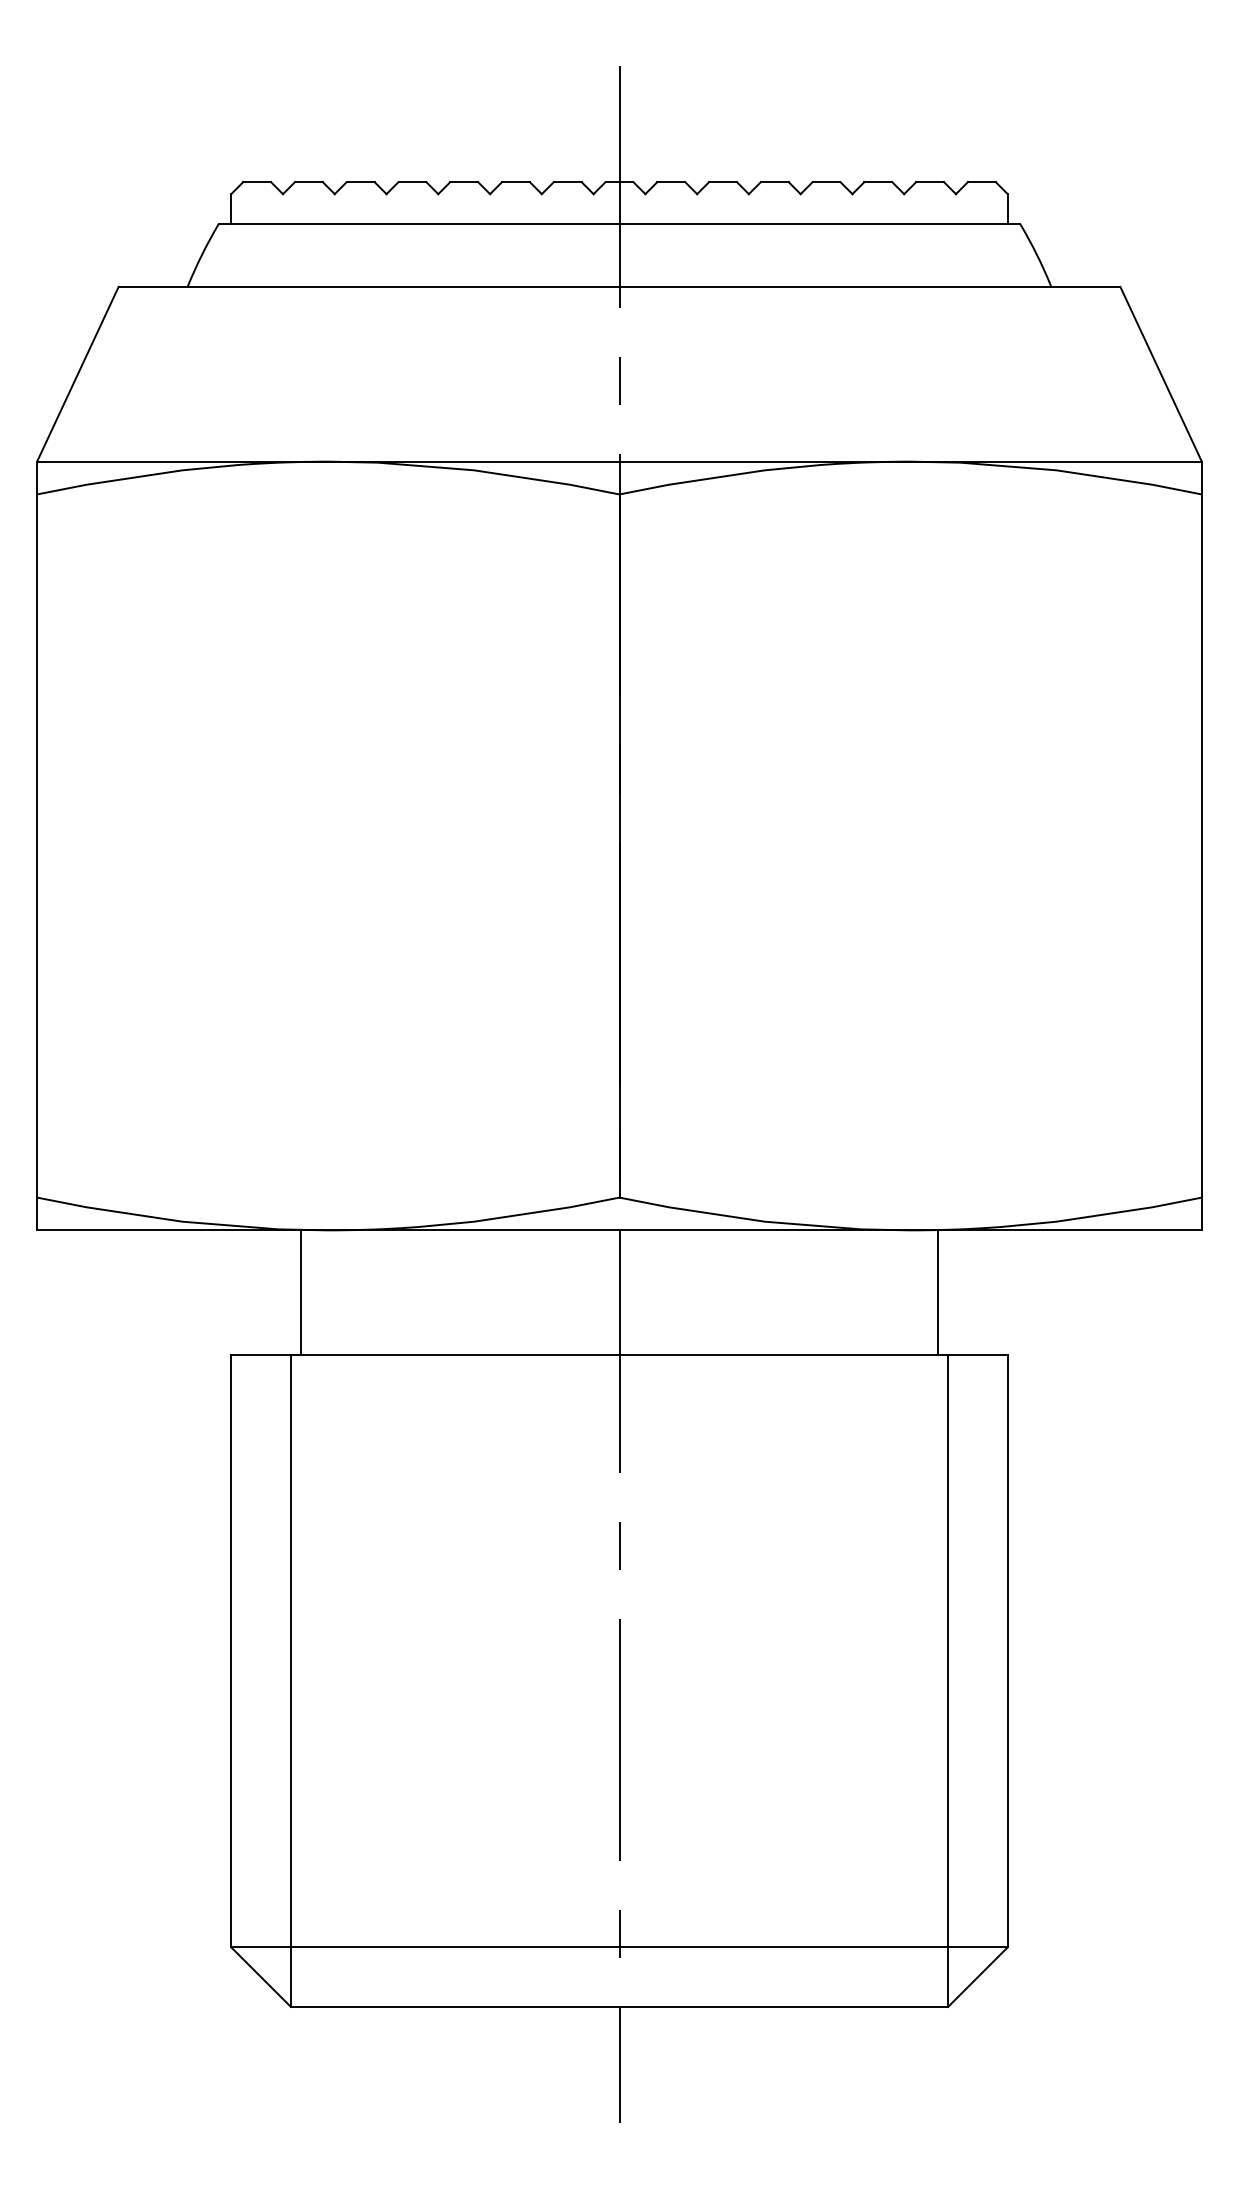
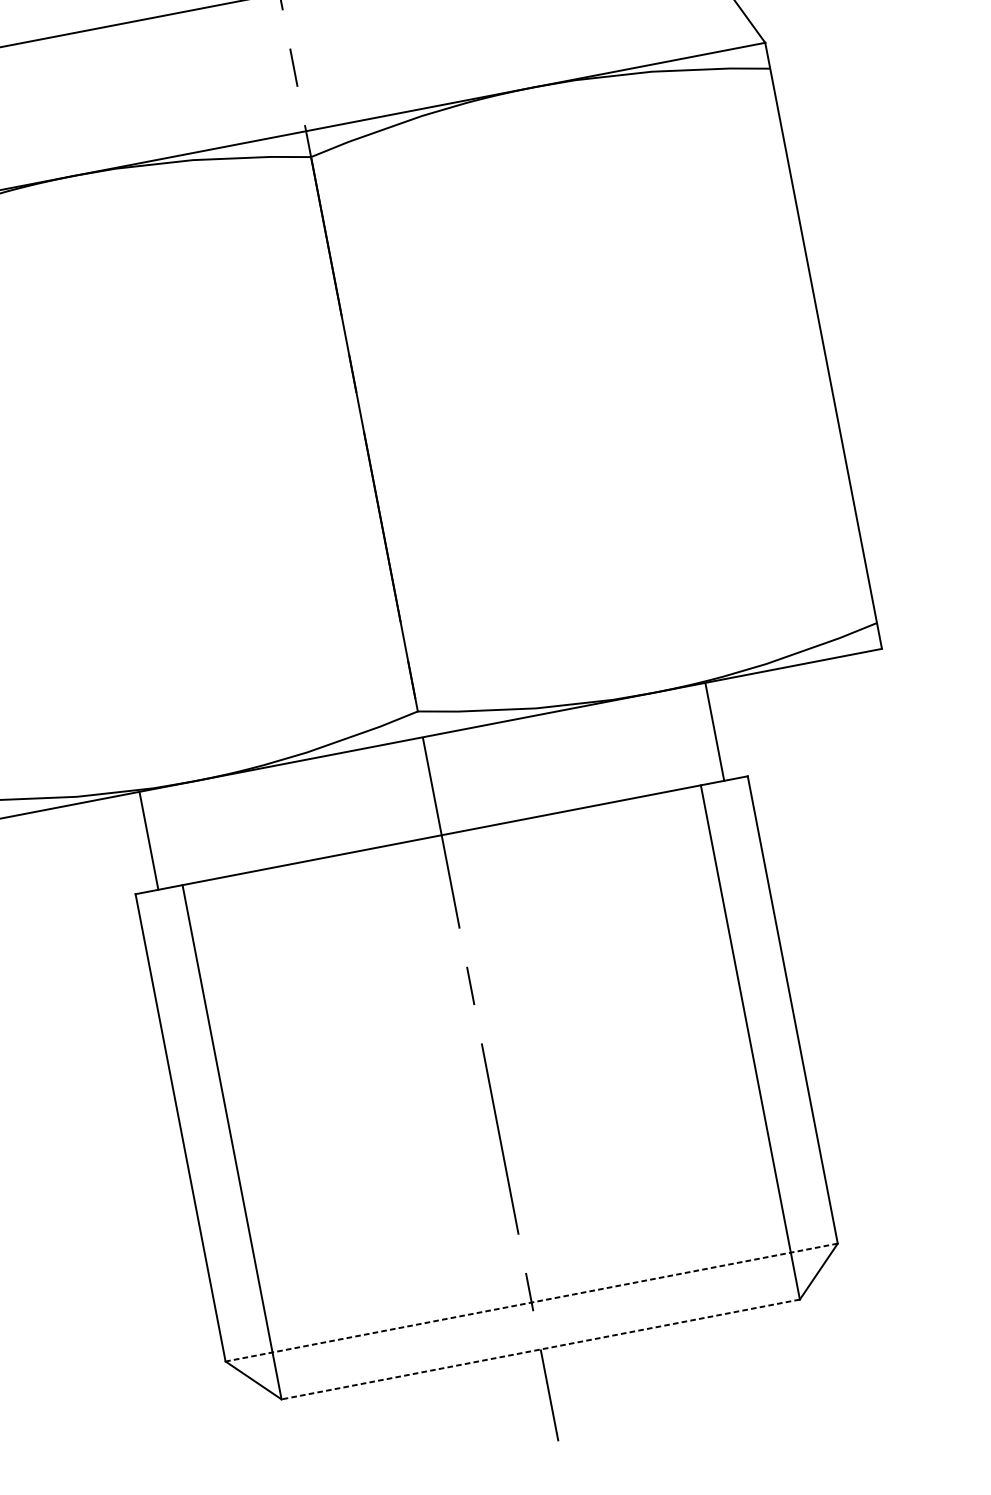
line: (301, 1292) -> (149, 840), moved
line: (937, 1292) -> (714, 731), moved
line: (618, 1947) -> (530, 1302), solid -> dashed
line: (619, 2006) -> (540, 1349), solid -> dashed

